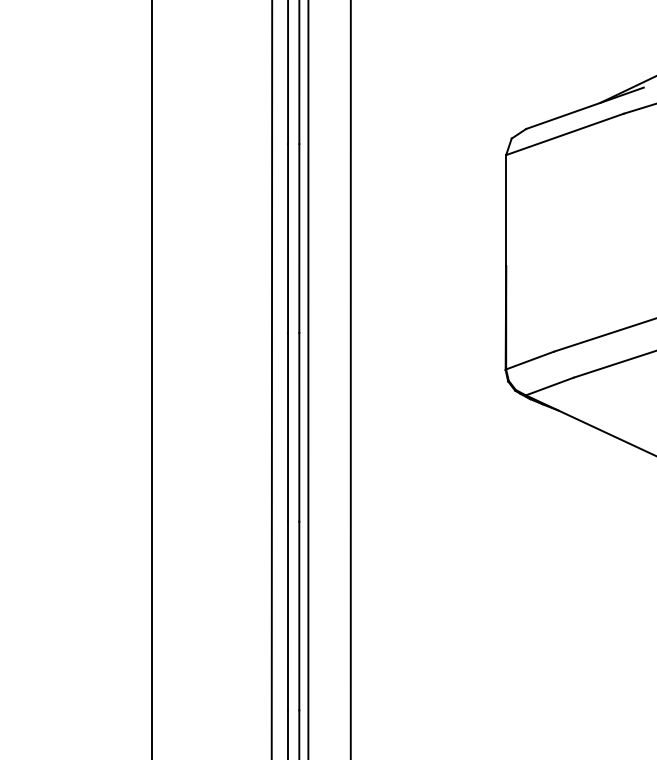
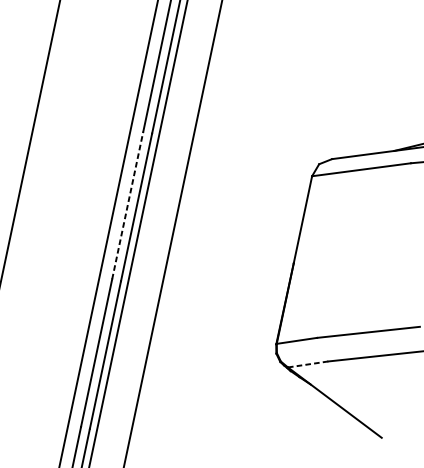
line: (288, 238) -> (128, 205), solid -> dashed
line: (549, 386) -> (307, 364), solid -> dashed

